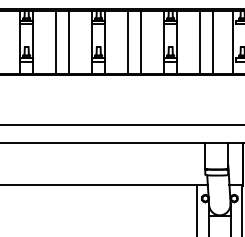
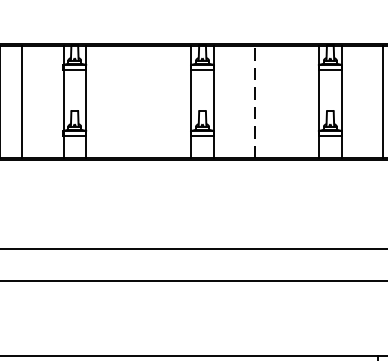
line: (56, 41) -> (127, 100), removed
line: (69, 41) -> (150, 100), removed
line: (141, 41) -> (278, 100), removed
line: (128, 42) -> (255, 102), solid -> dashed

